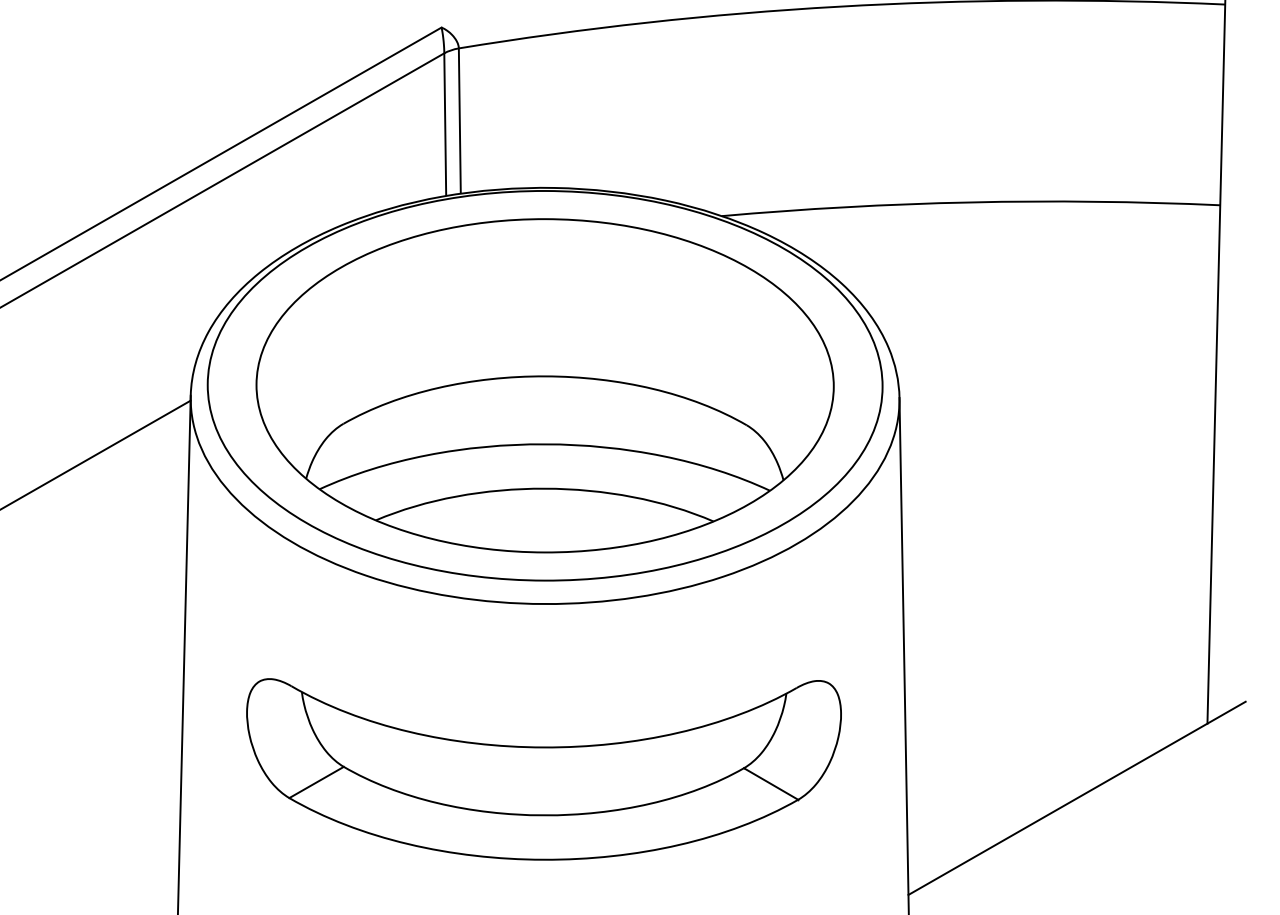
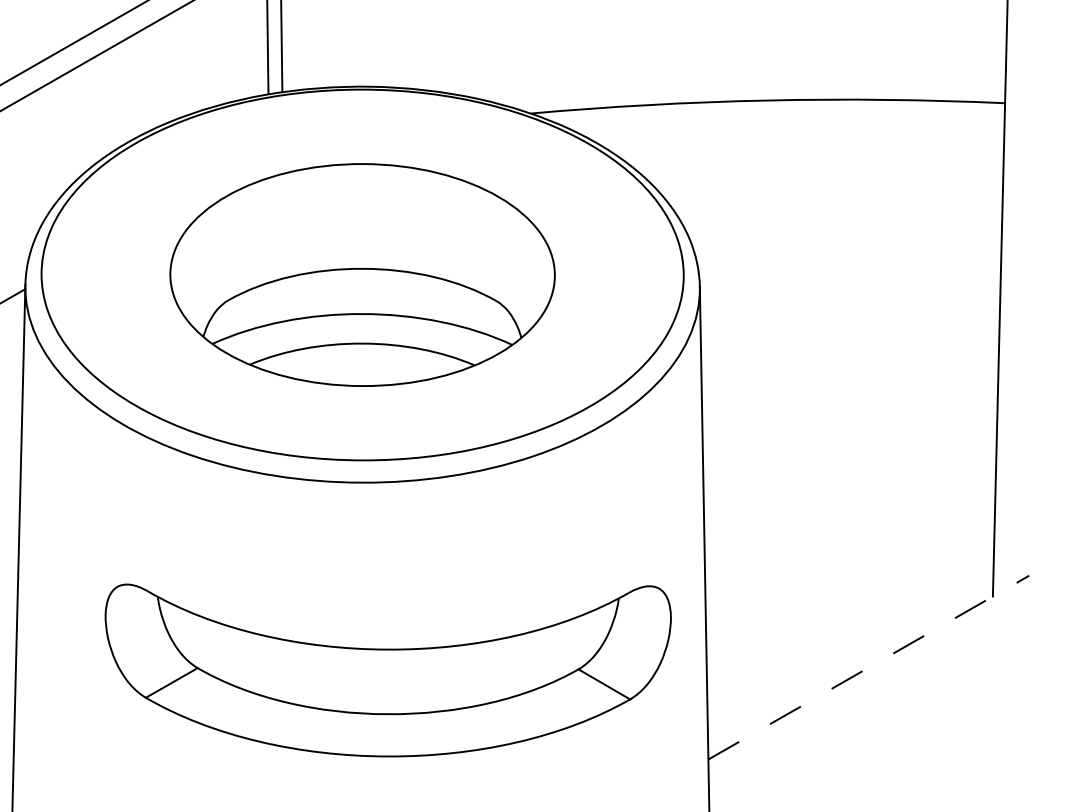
part: (544, 385) -> (362, 274), size x0.7
part: (543, 769) -> (387, 670), moved
line: (1077, 798) -> (869, 667), solid -> dashed

